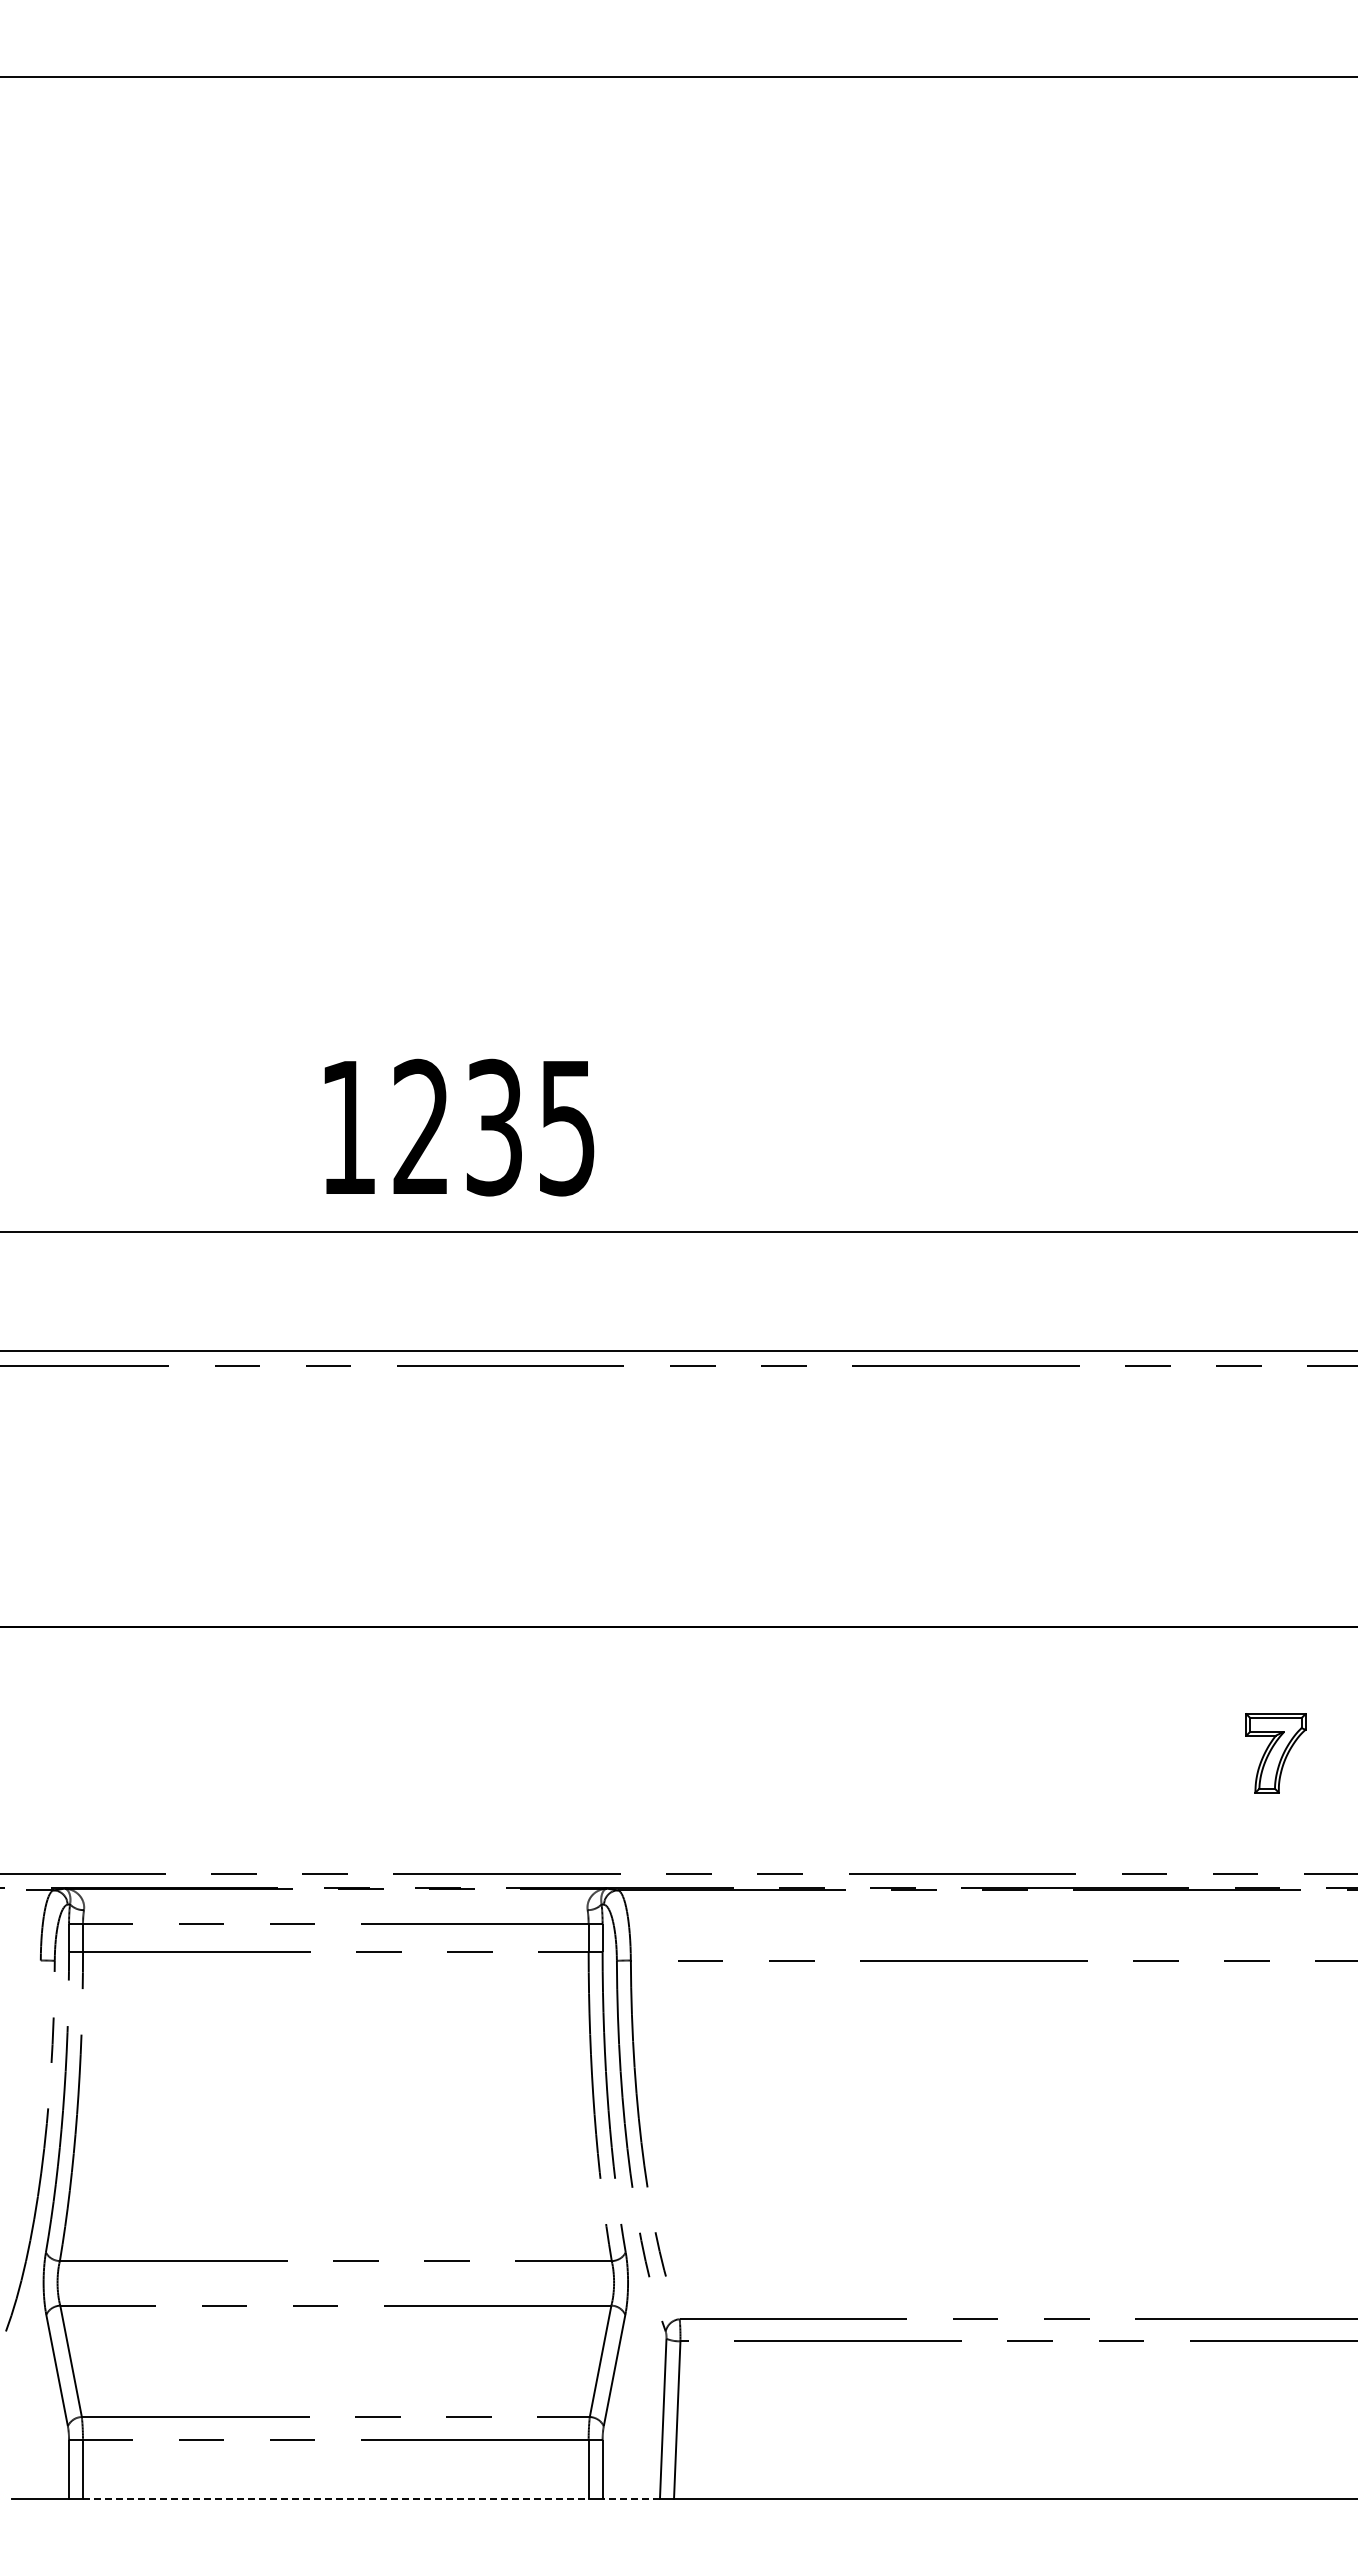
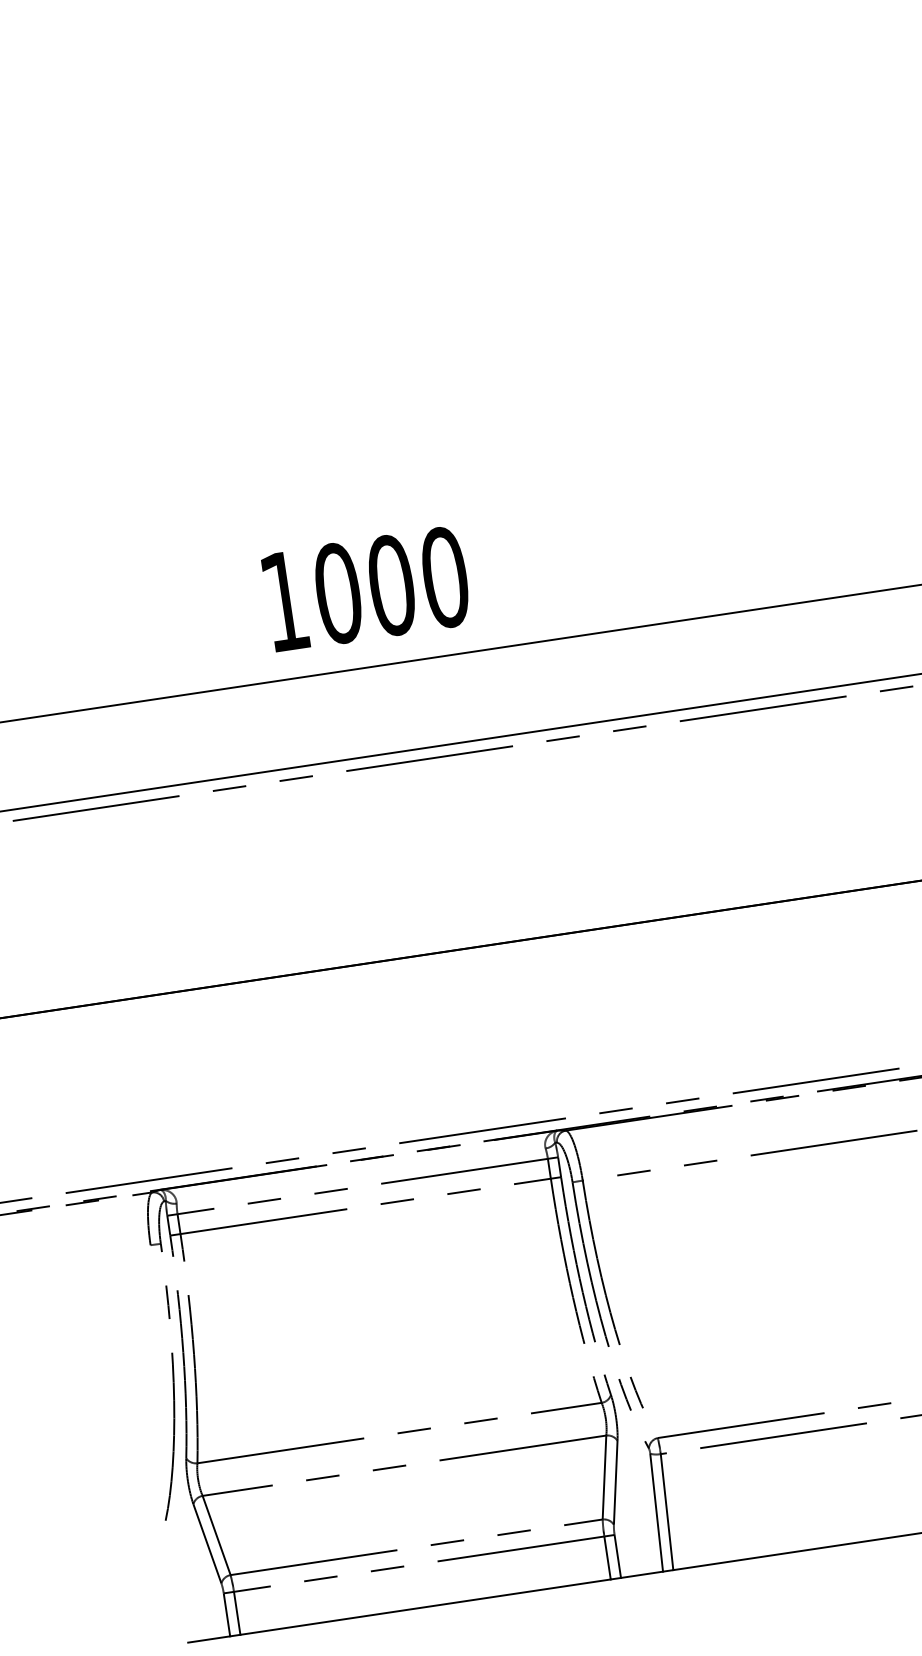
text: (494, 1127) -> (391, 585), 1235 -> 1000
line: (335, 2498) -> (425, 1607), dashed -> solid
line: (631, 2498) -> (642, 1574), dashed -> solid

